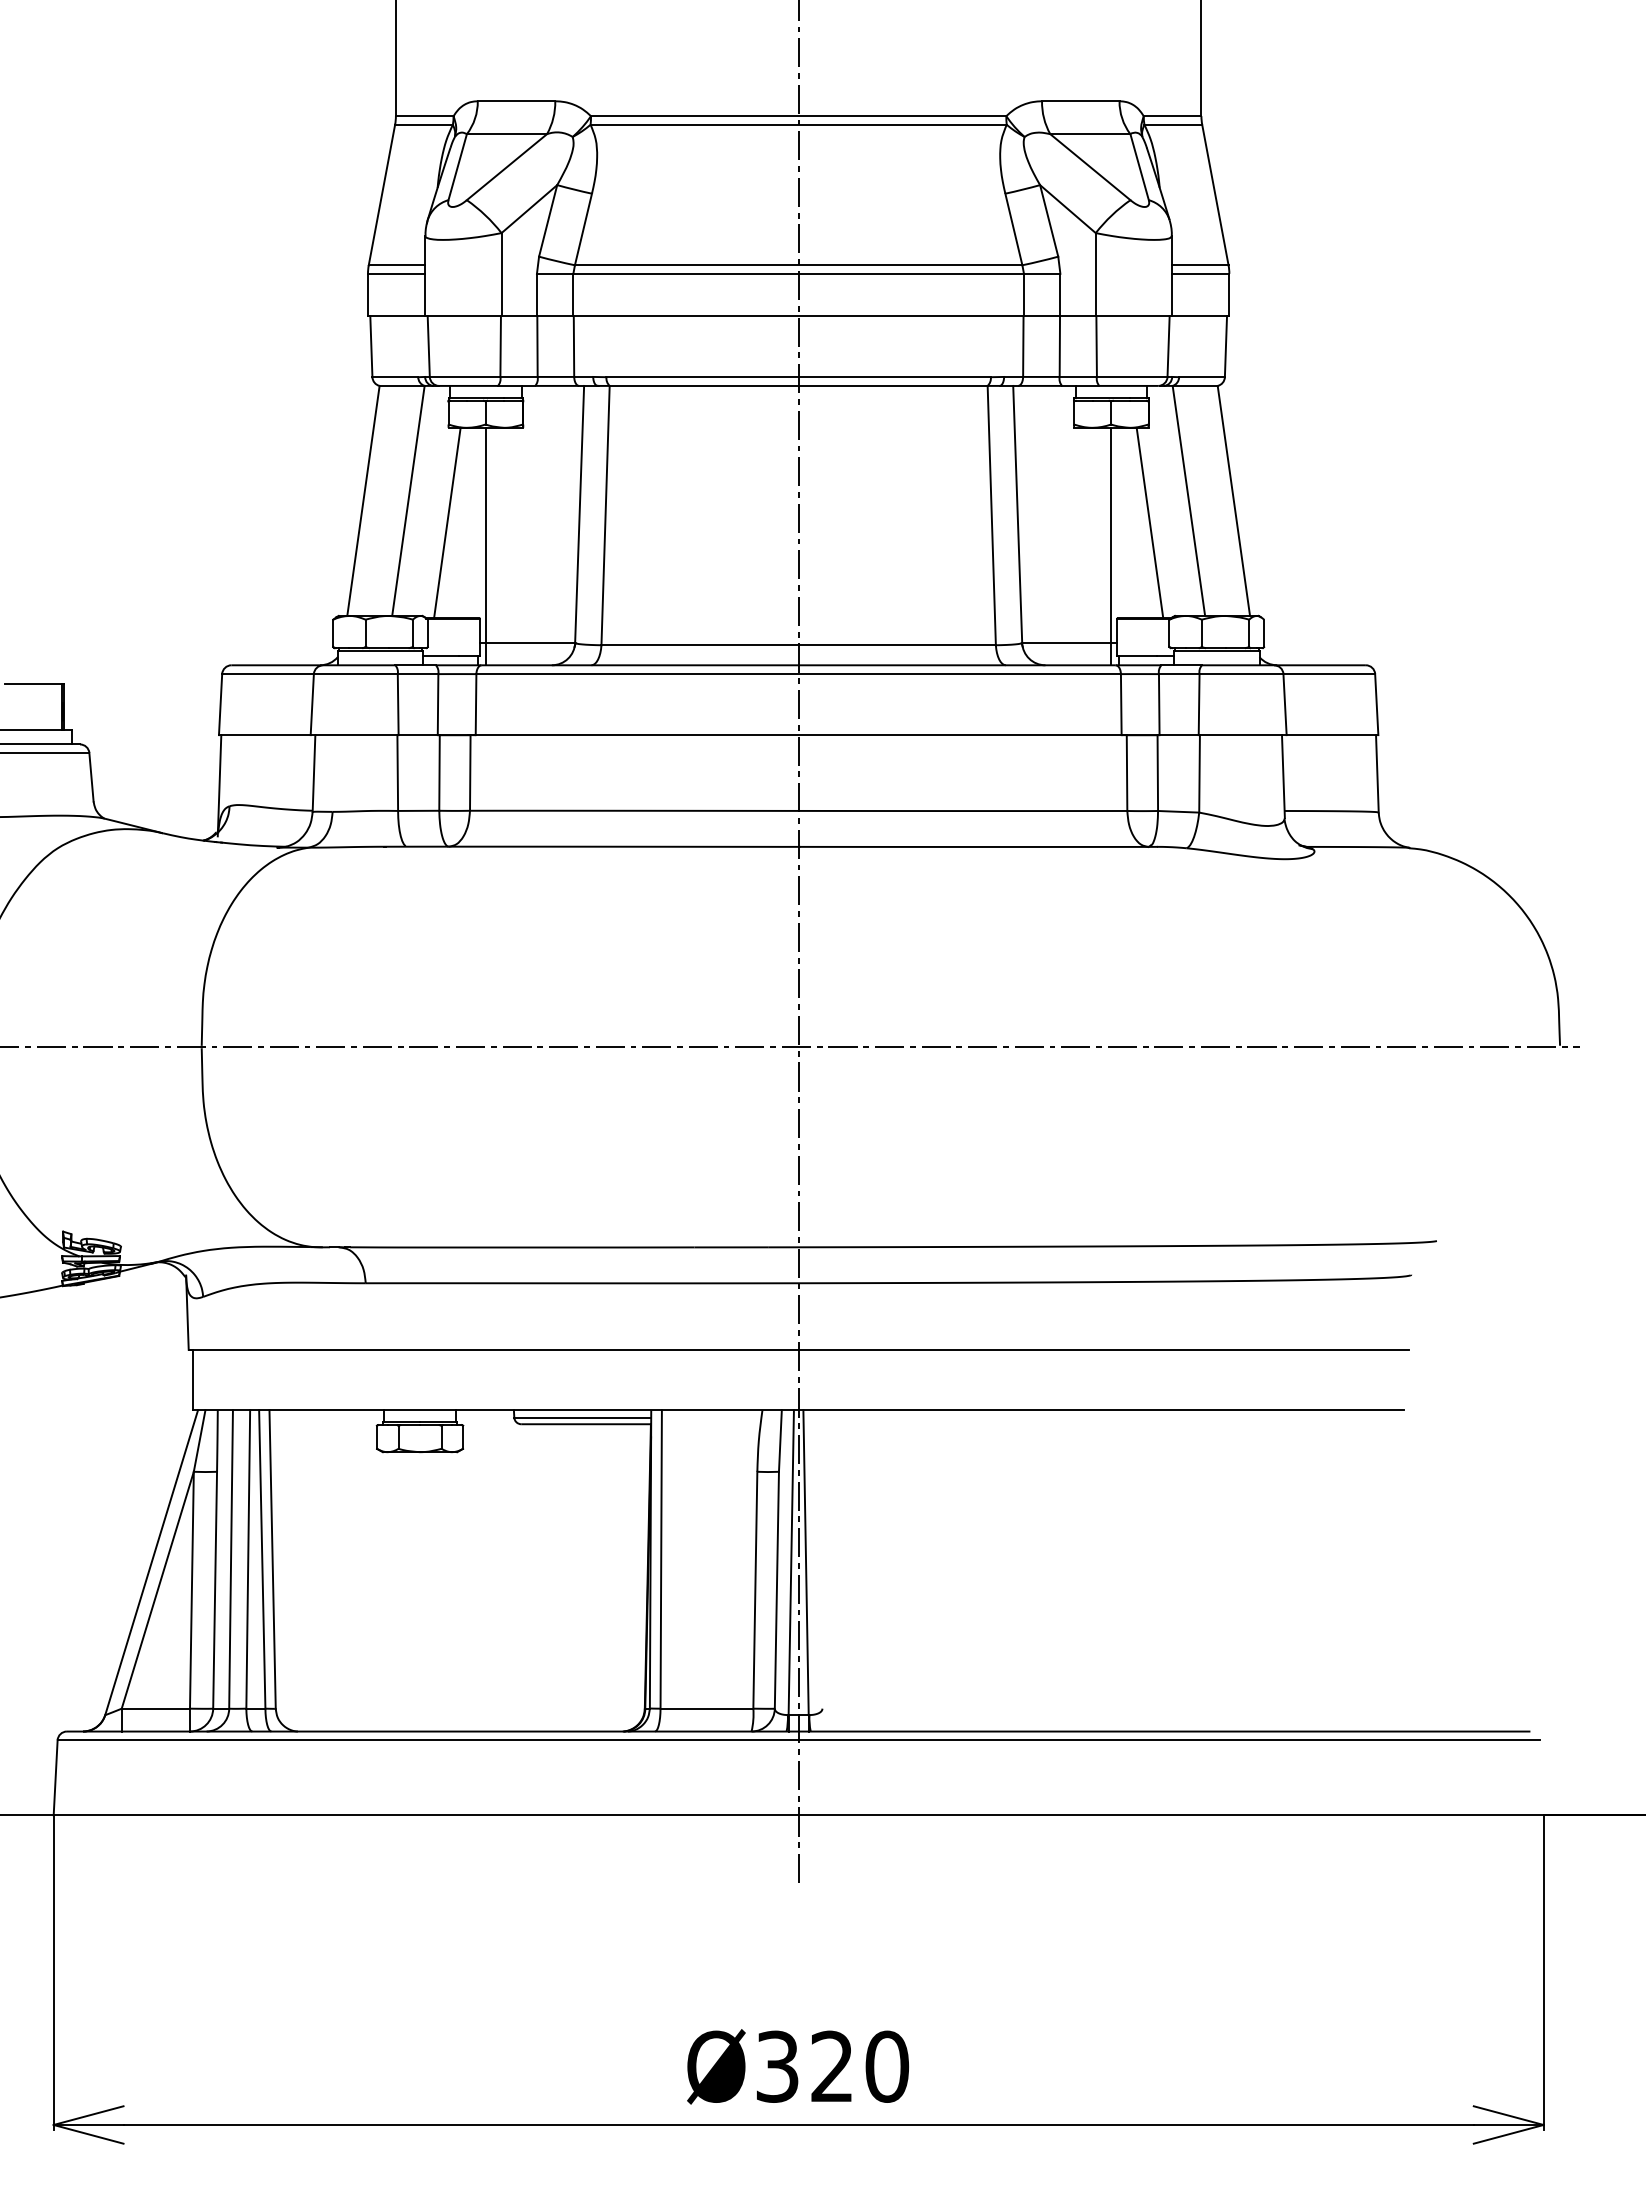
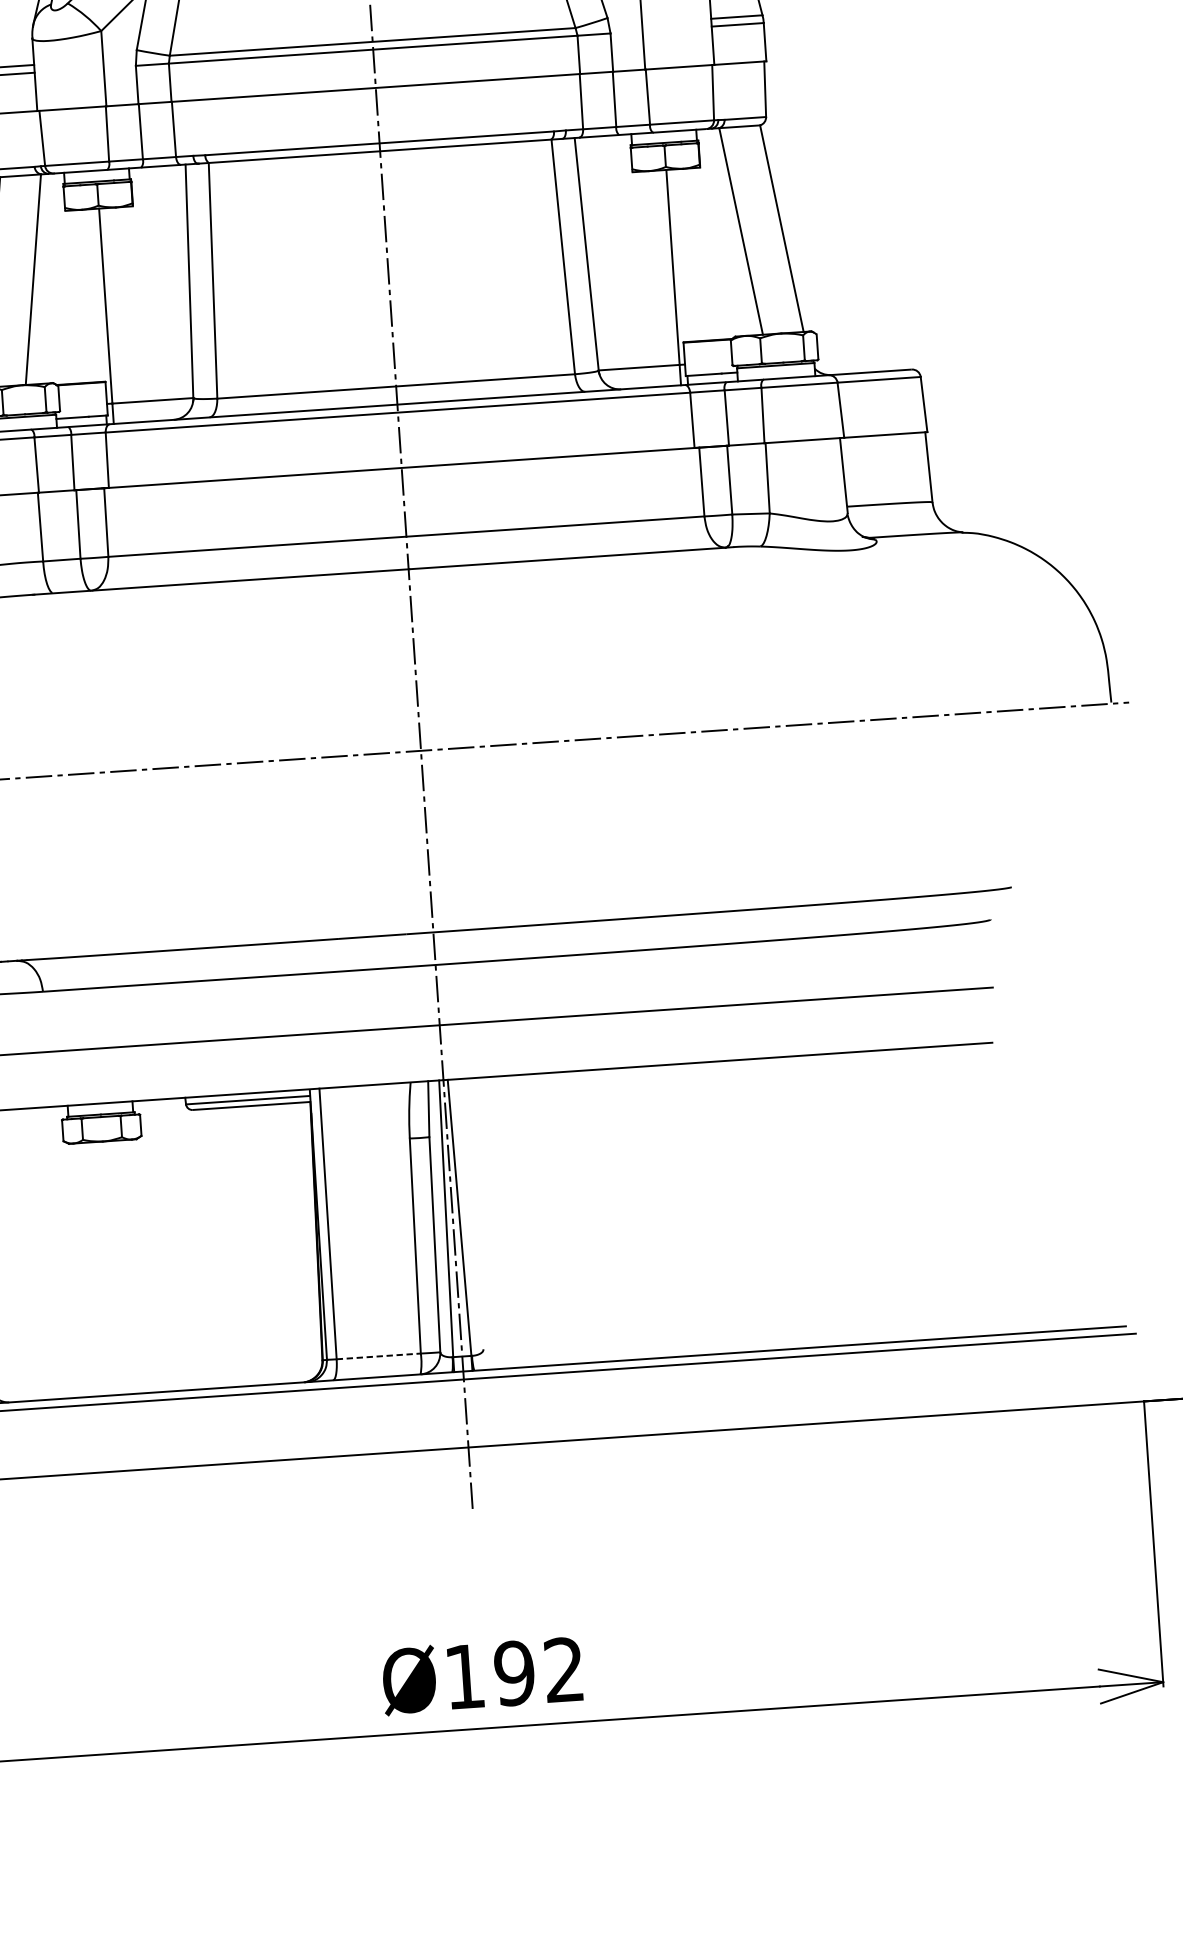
line: (447, 522) -> (70, 296), removed
line: (1149, 522) -> (706, 253), removed
line: (707, 1708) -> (379, 1356), solid -> dashed
text: (833, 2066) -> (515, 1673), Ø320 -> Ø192

